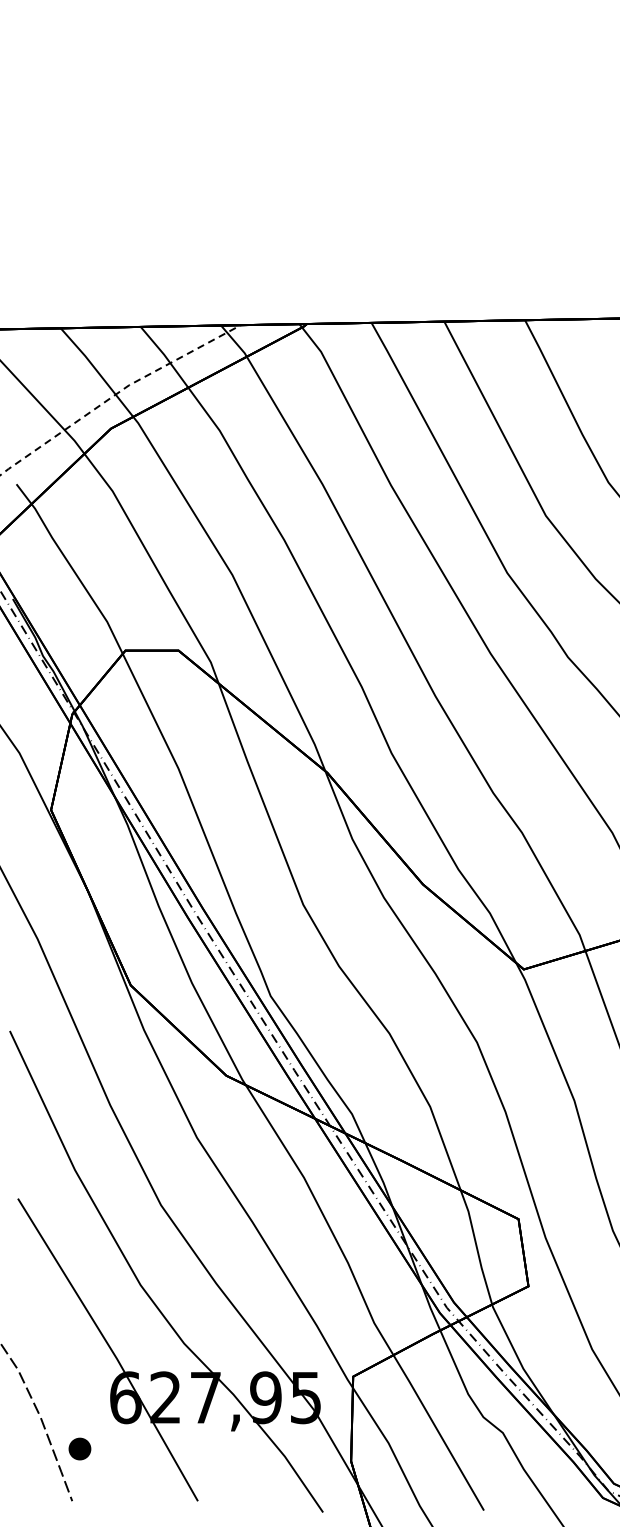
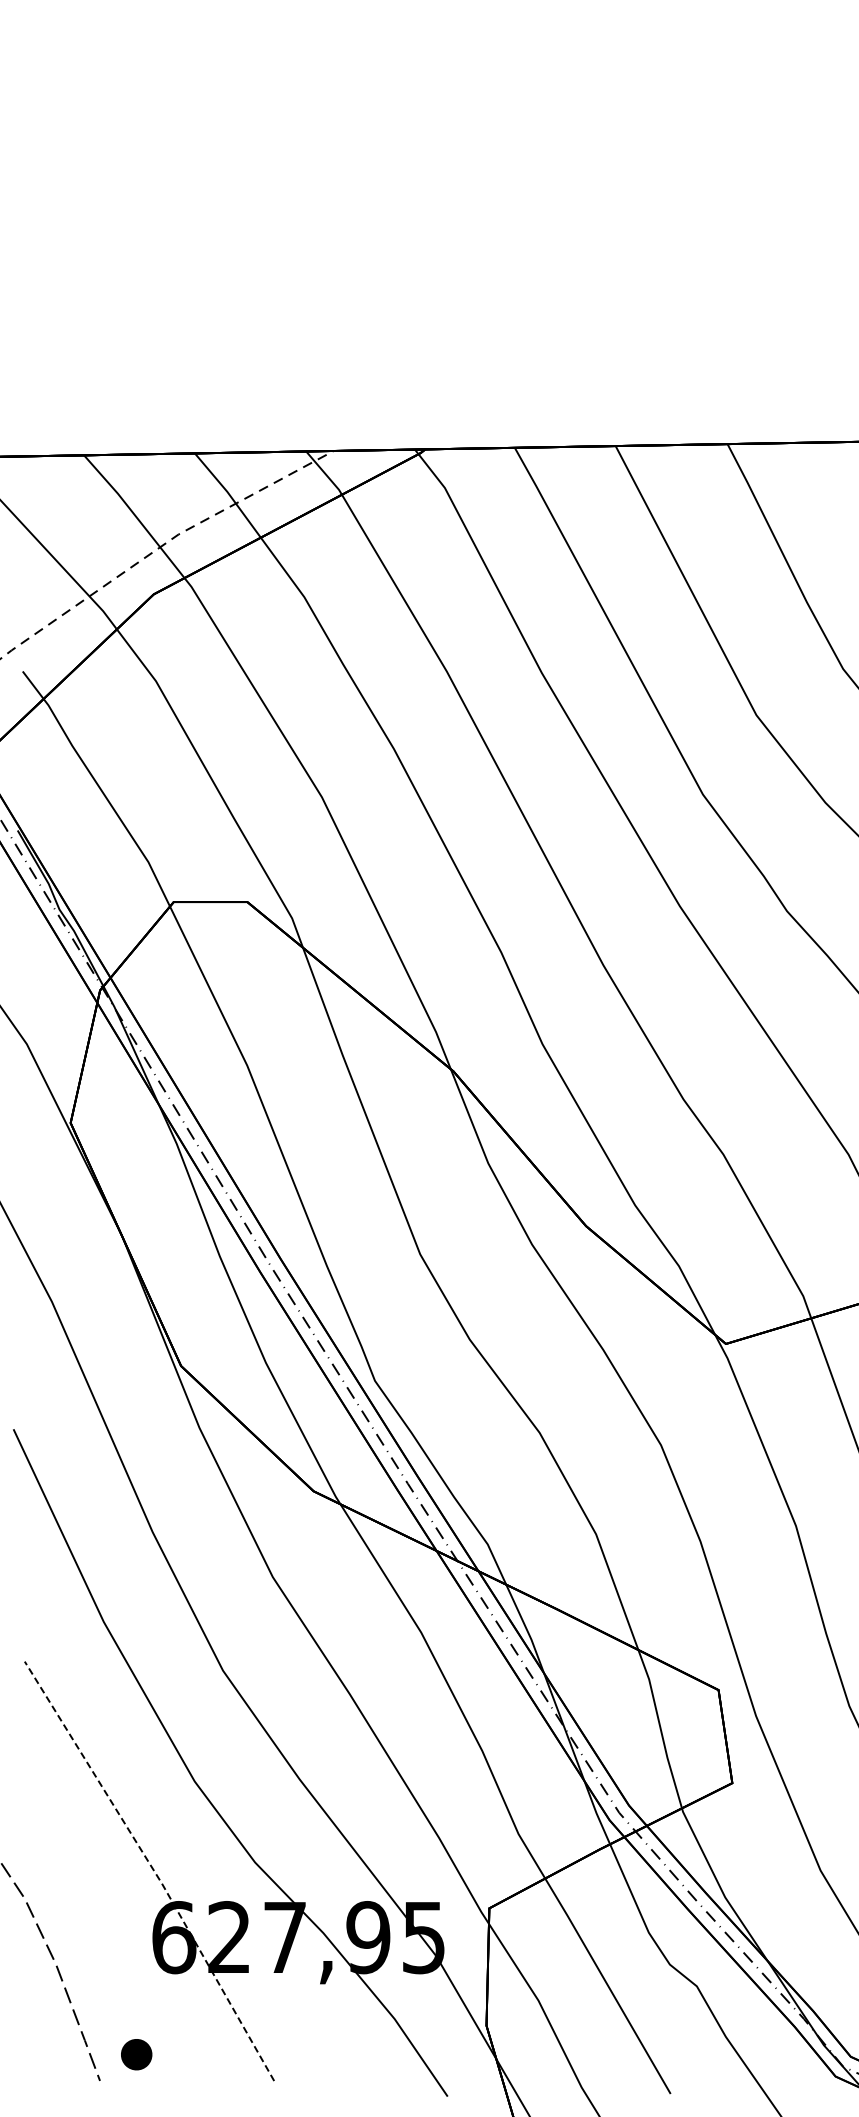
line: (110, 1348) -> (153, 1869), solid -> dashed
part: (79, 1448) -> (136, 2054), moved

